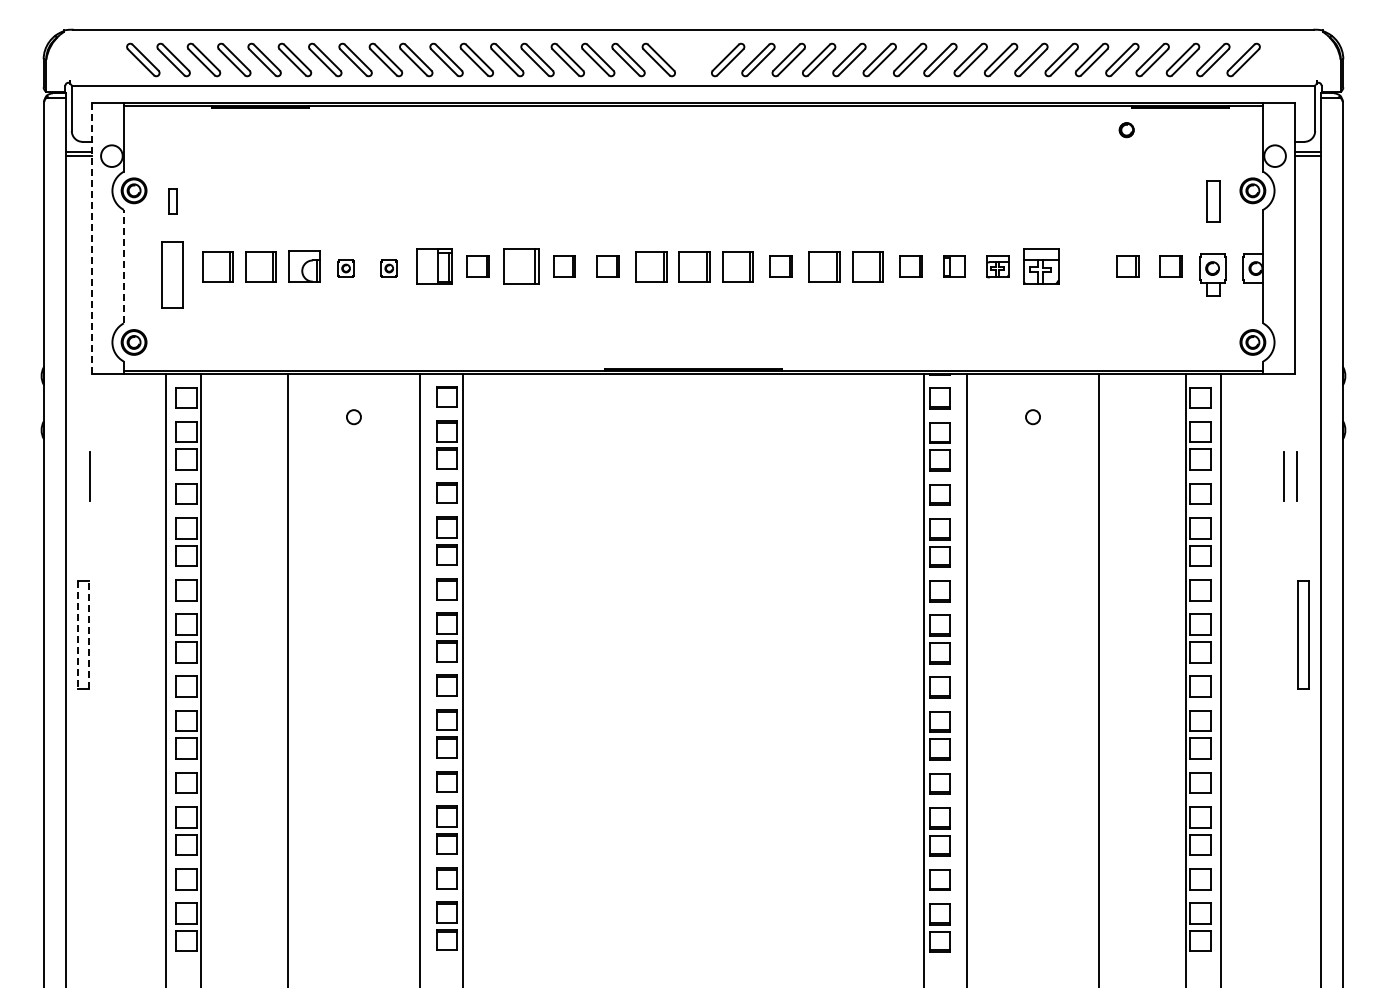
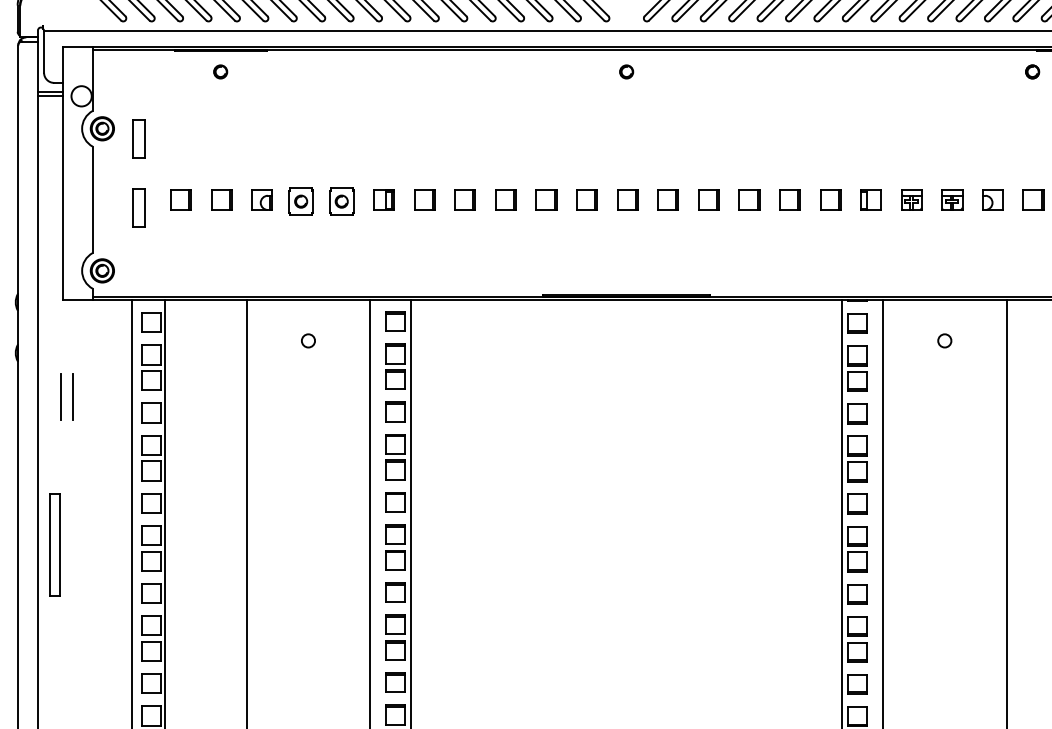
part: (260, 130) -> (220, 72), added
part: (693, 130) -> (626, 72), added
part: (173, 201) -> (139, 138), size x1.67
line: (92, 238) -> (63, 173), dashed -> solid
line: (123, 266) -> (92, 199), dashed -> solid
part: (217, 266) -> (180, 199), size x0.71
part: (261, 266) -> (221, 199), size x0.71
part: (304, 266) -> (262, 199), size x0.71
part: (434, 266) -> (383, 199), size x0.62
part: (520, 266) -> (464, 199), size x0.62
part: (650, 266) -> (586, 199), size x0.71
part: (694, 266) -> (627, 199), size x0.71
part: (737, 266) -> (667, 199), size x0.71
part: (824, 266) -> (749, 199), size x0.71
part: (867, 266) -> (789, 199), size x0.71
part: (1040, 266) -> (951, 199), size x0.62
part: (1084, 266) -> (993, 199), added
part: (345, 268) -> (300, 201), size x1.67
part: (388, 268) -> (340, 201), size x1.67
part: (173, 275) -> (139, 208), size x0.62
line: (102, 476) -> (72, 396), added
line: (88, 634) -> (59, 544), dashed -> solid
line: (77, 635) -> (49, 545), dashed -> solid

